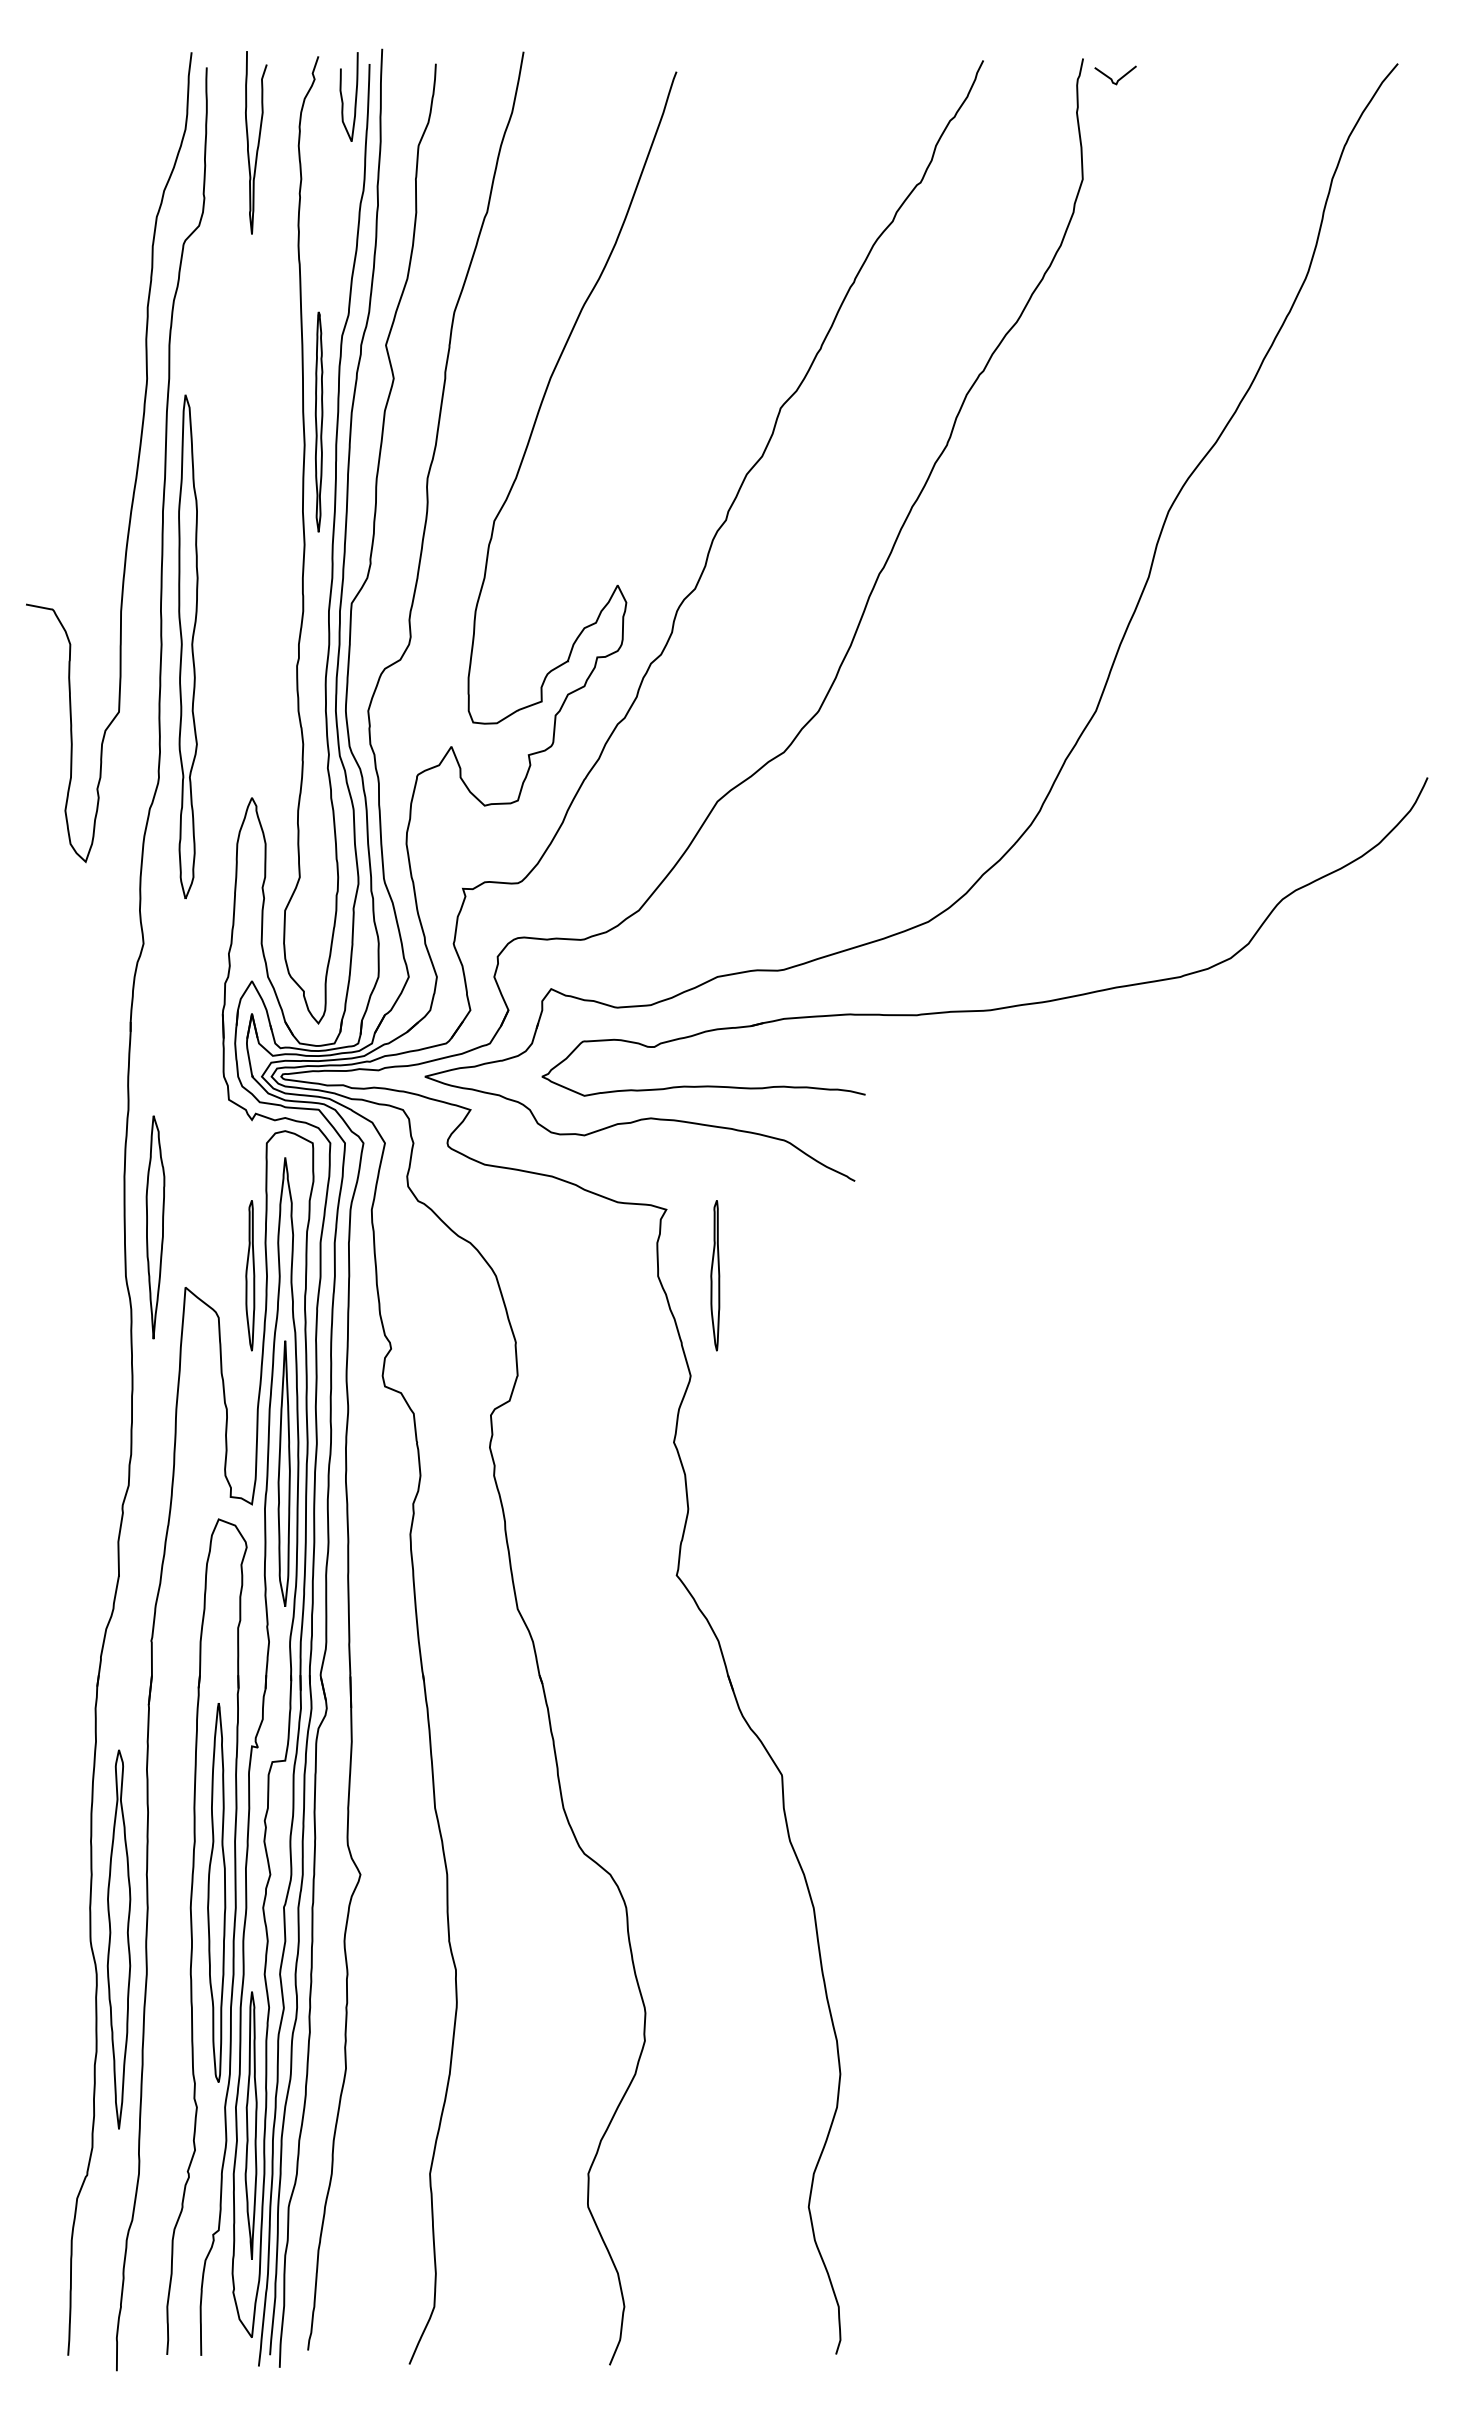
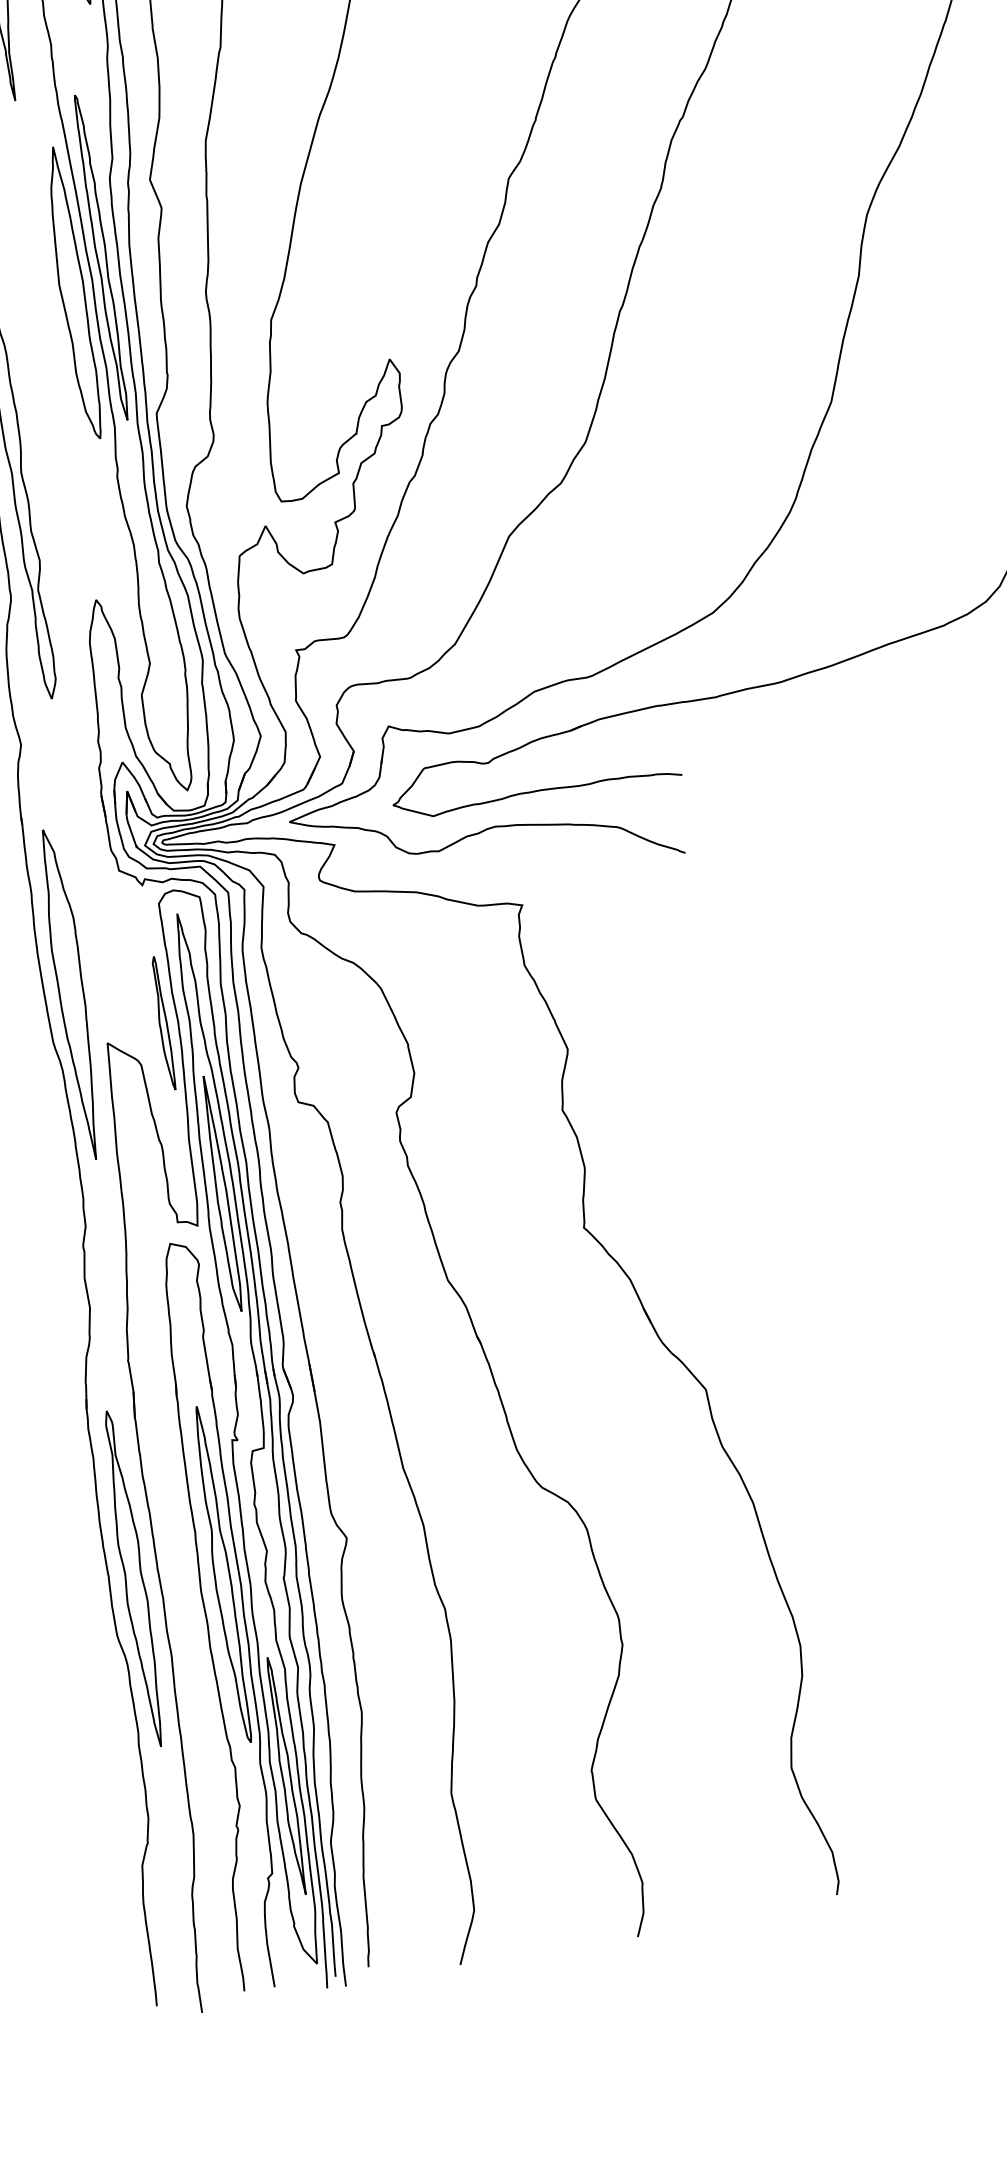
part: (318, 421) -> (101, 257), size x1.67
part: (280, 456) -> (72, 293), added
part: (155, 1227) -> (72, 994), size x1.67
part: (715, 1275) -> (575, 956), removed
part: (118, 1939) -> (133, 1578), moved

